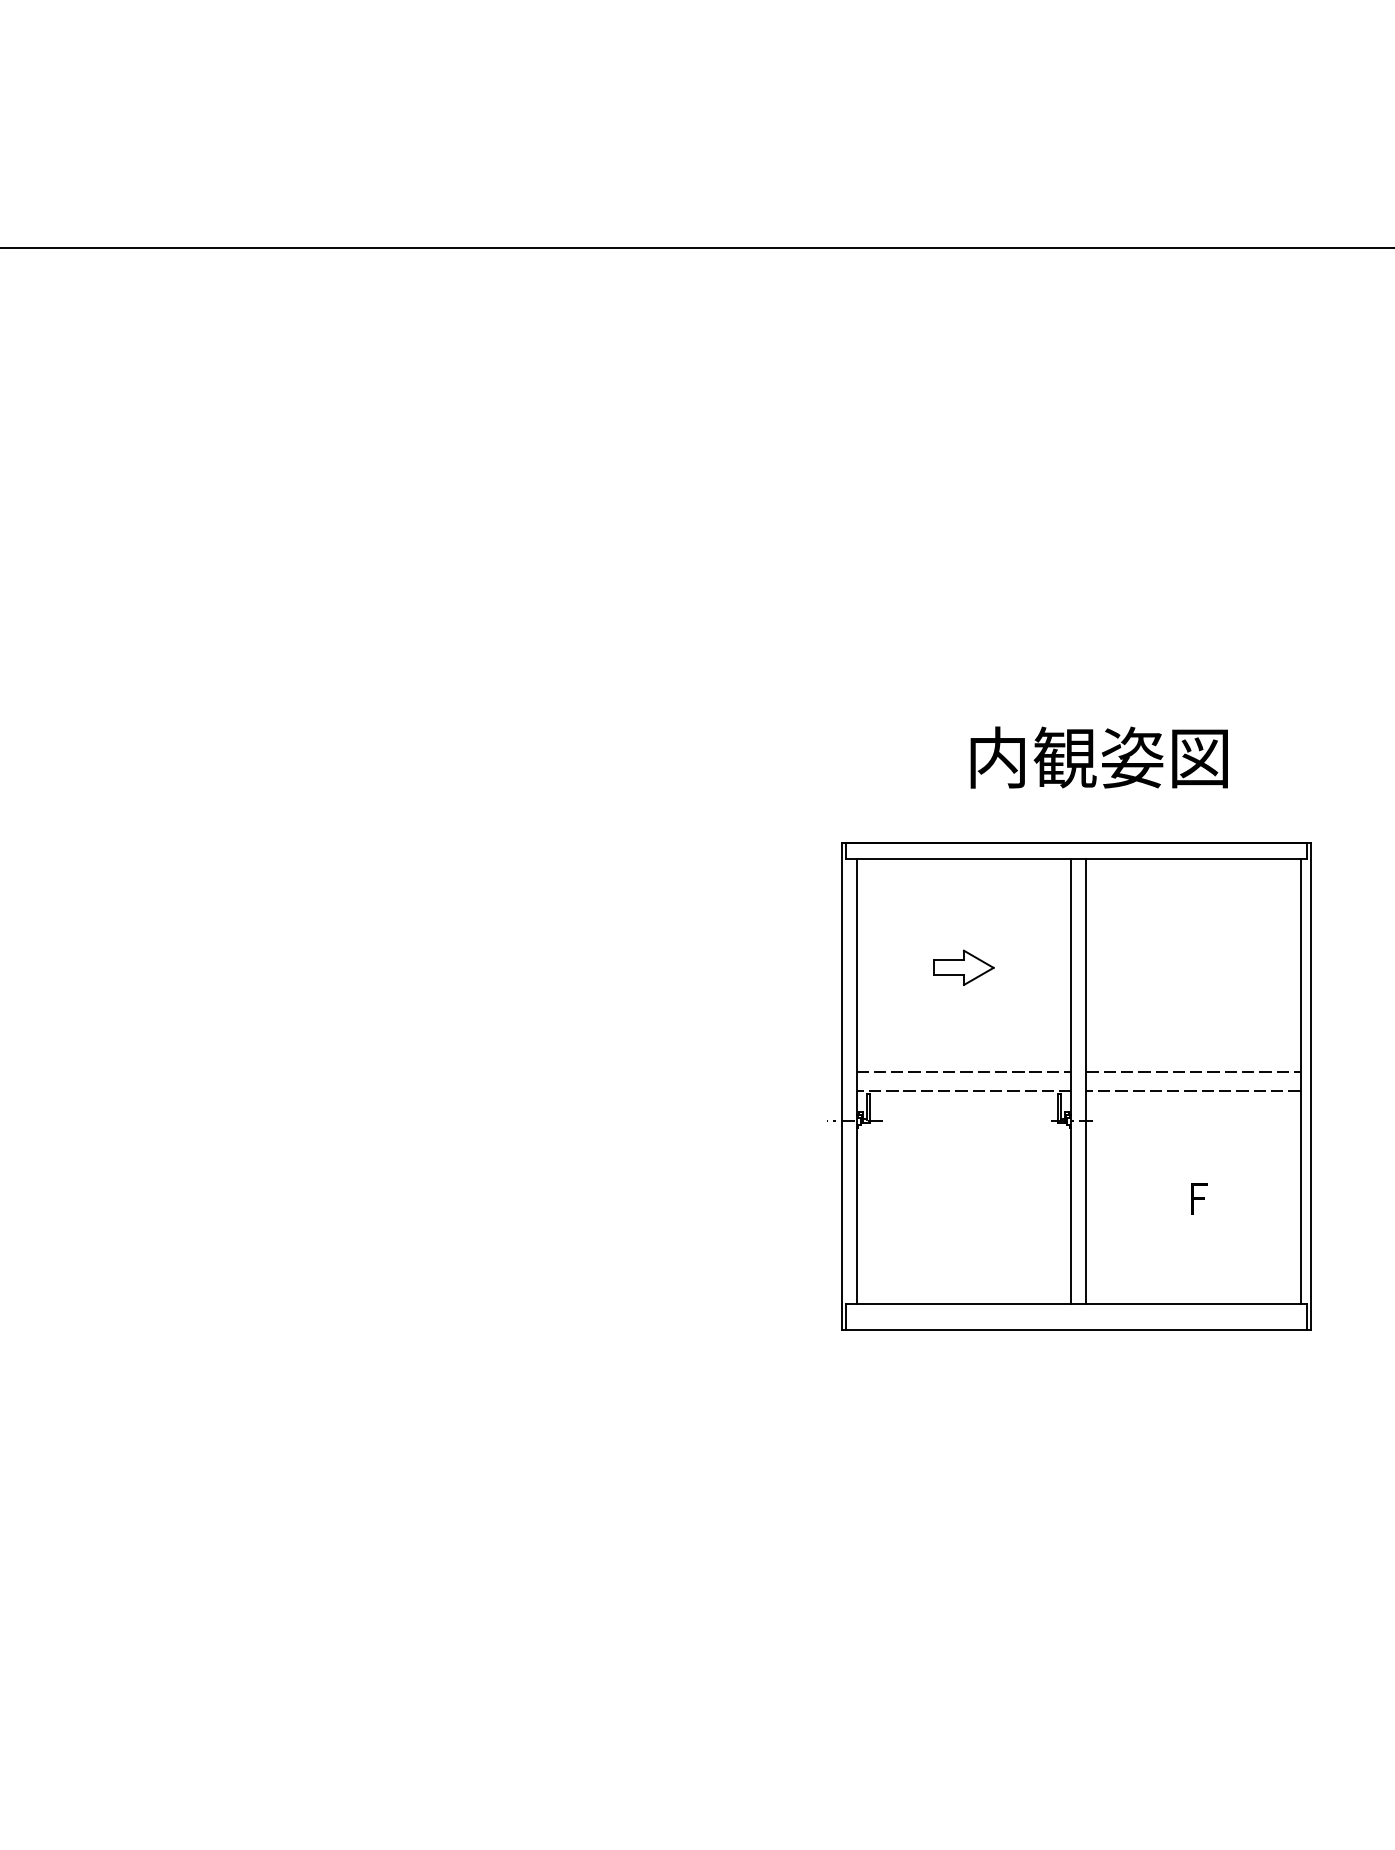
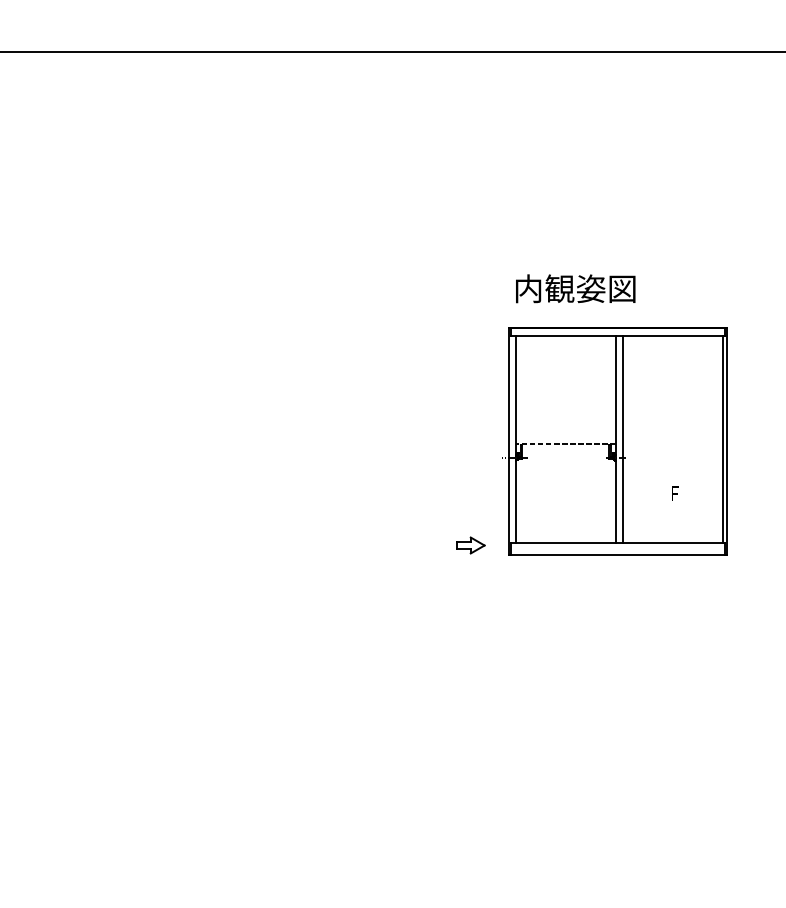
text: (1098, 756) -> (575, 288), moved
part: (963, 967) -> (470, 545), moved
line: (963, 1071) -> (565, 434), removed
line: (1193, 1071) -> (672, 434), removed
line: (1193, 1090) -> (672, 443), removed

